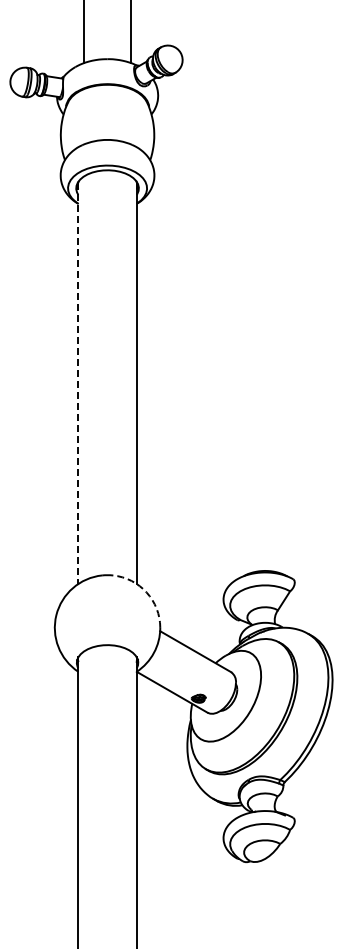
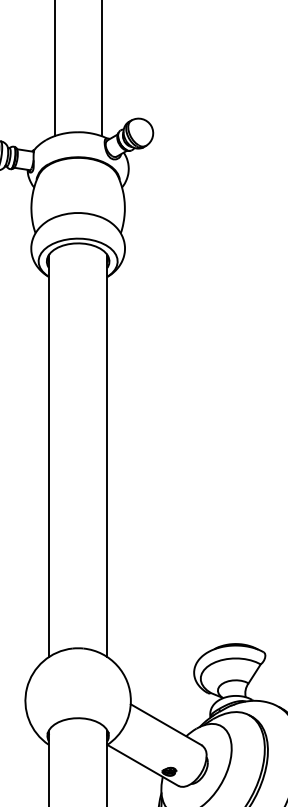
line: (78, 383) -> (49, 456), dashed -> solid
arc: (146, 592) -> (117, 665), dashed -> solid

